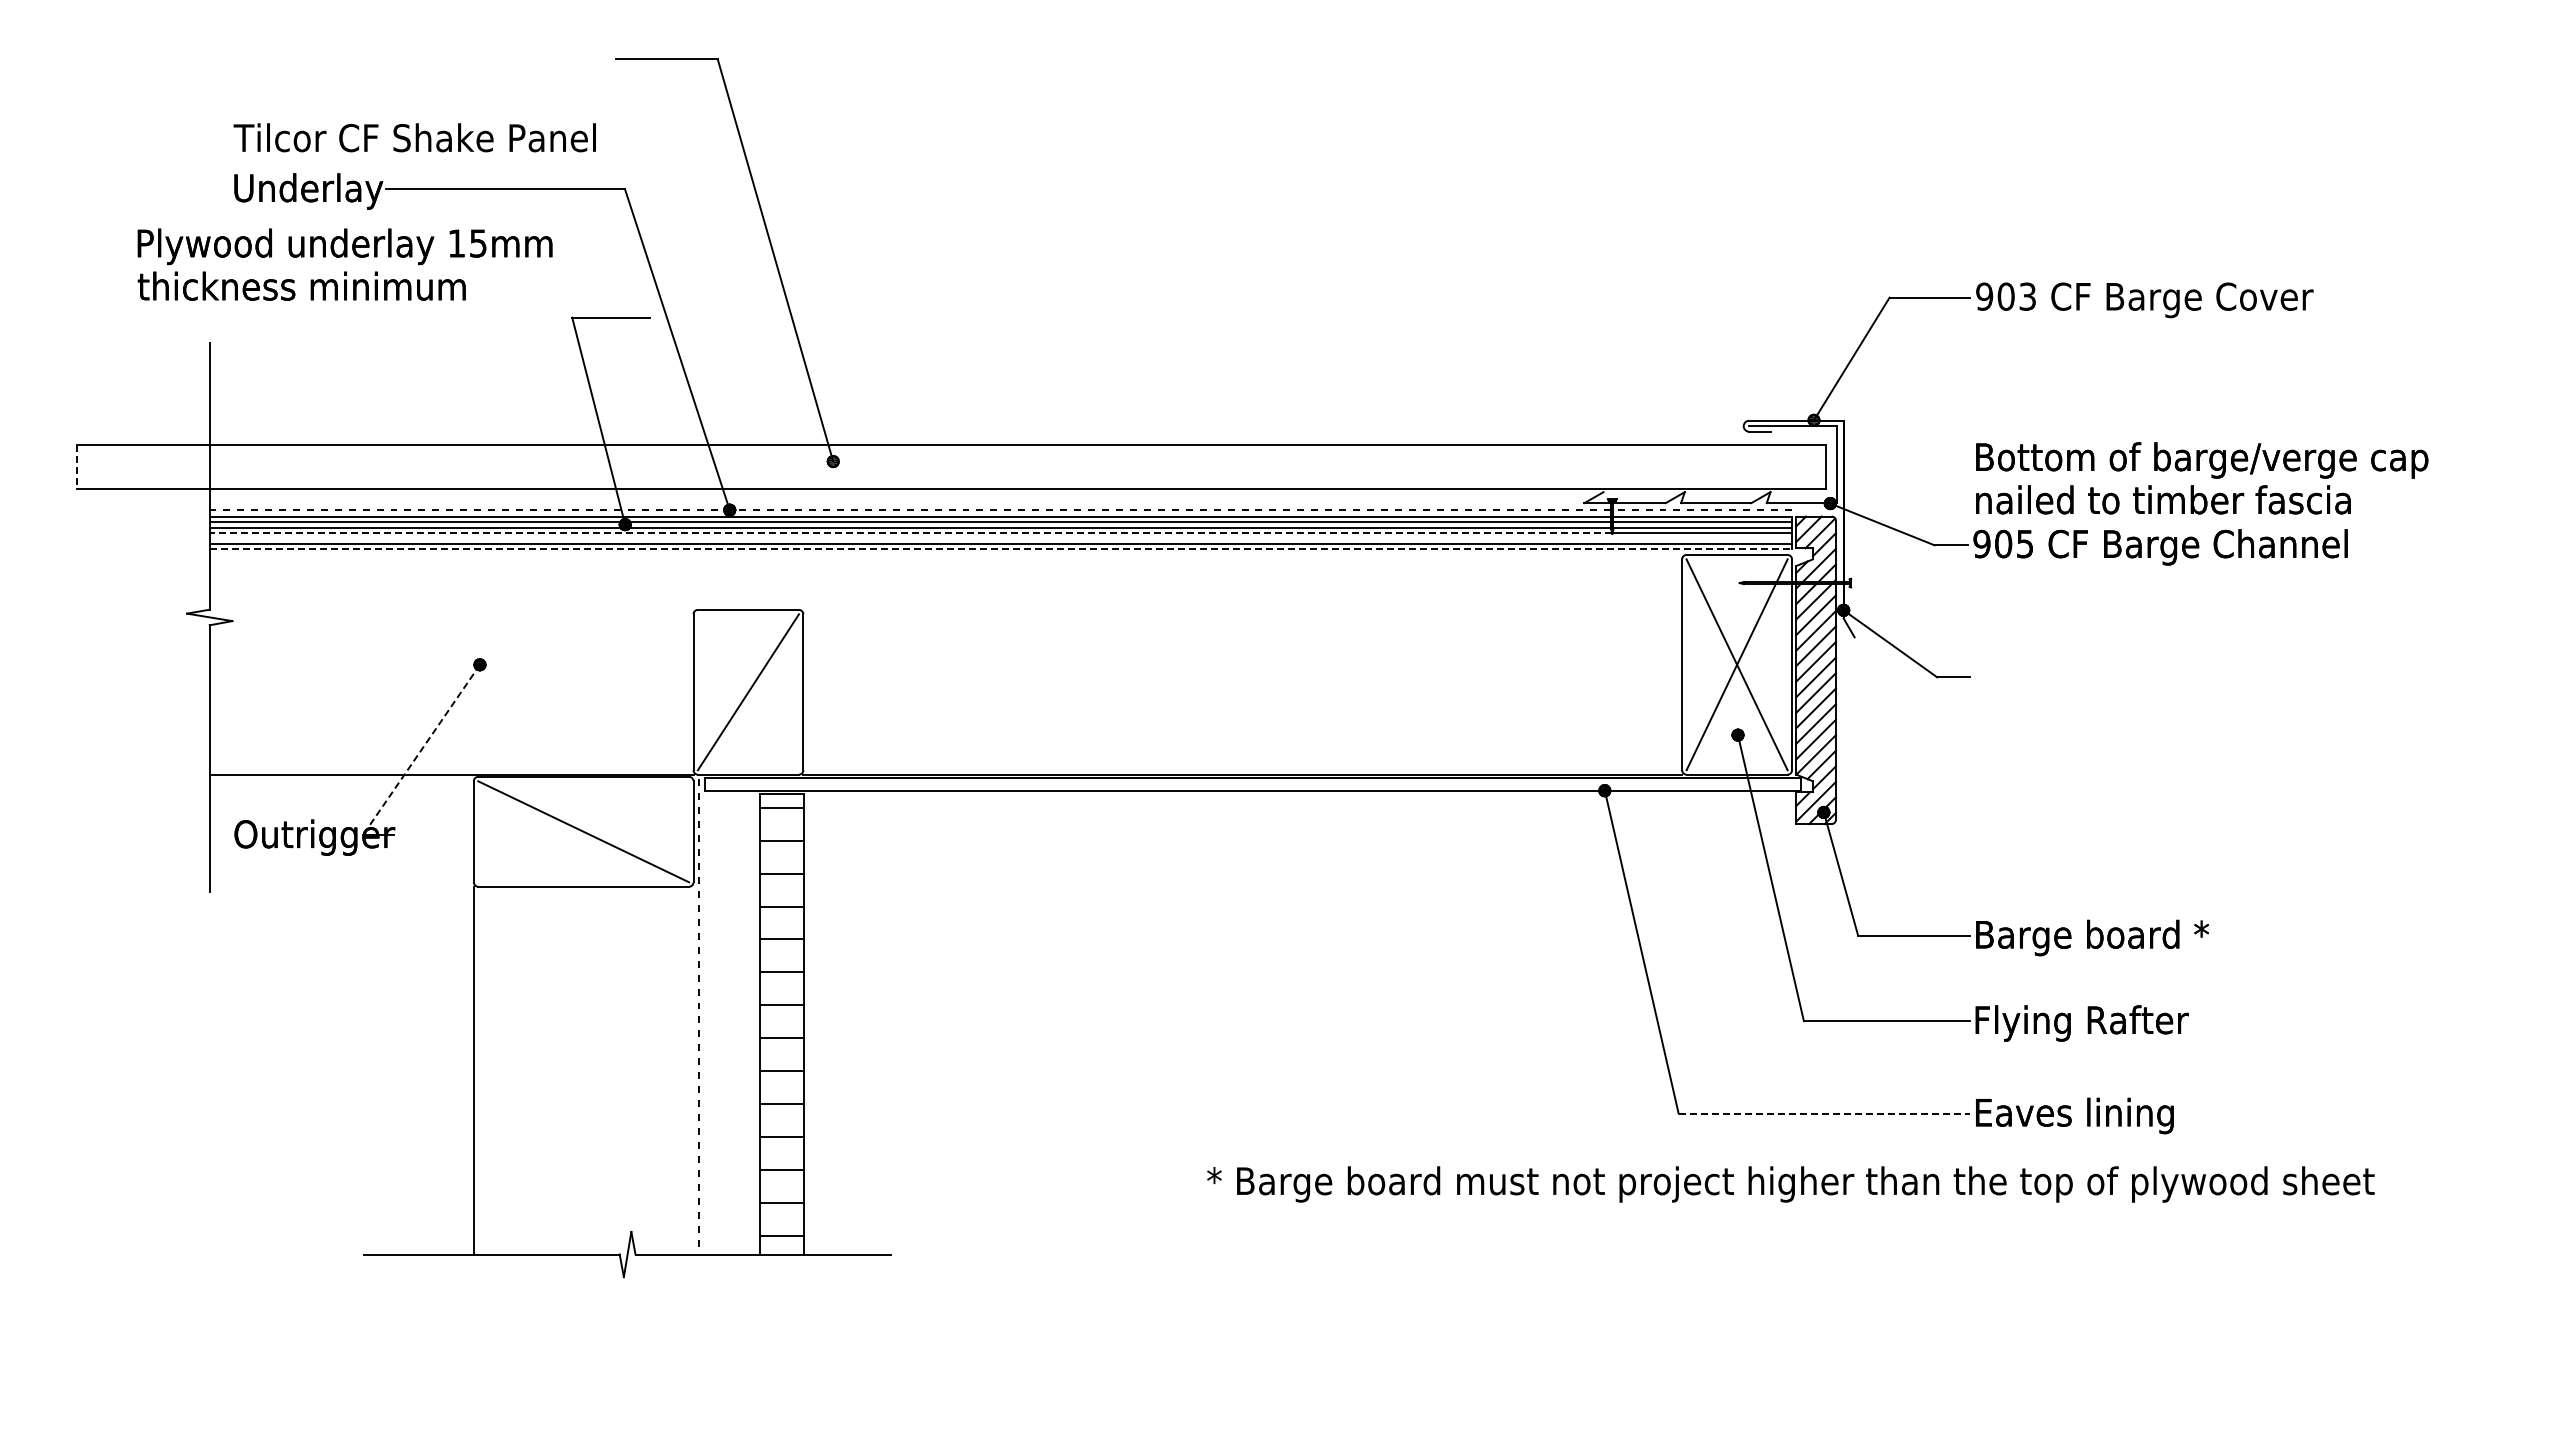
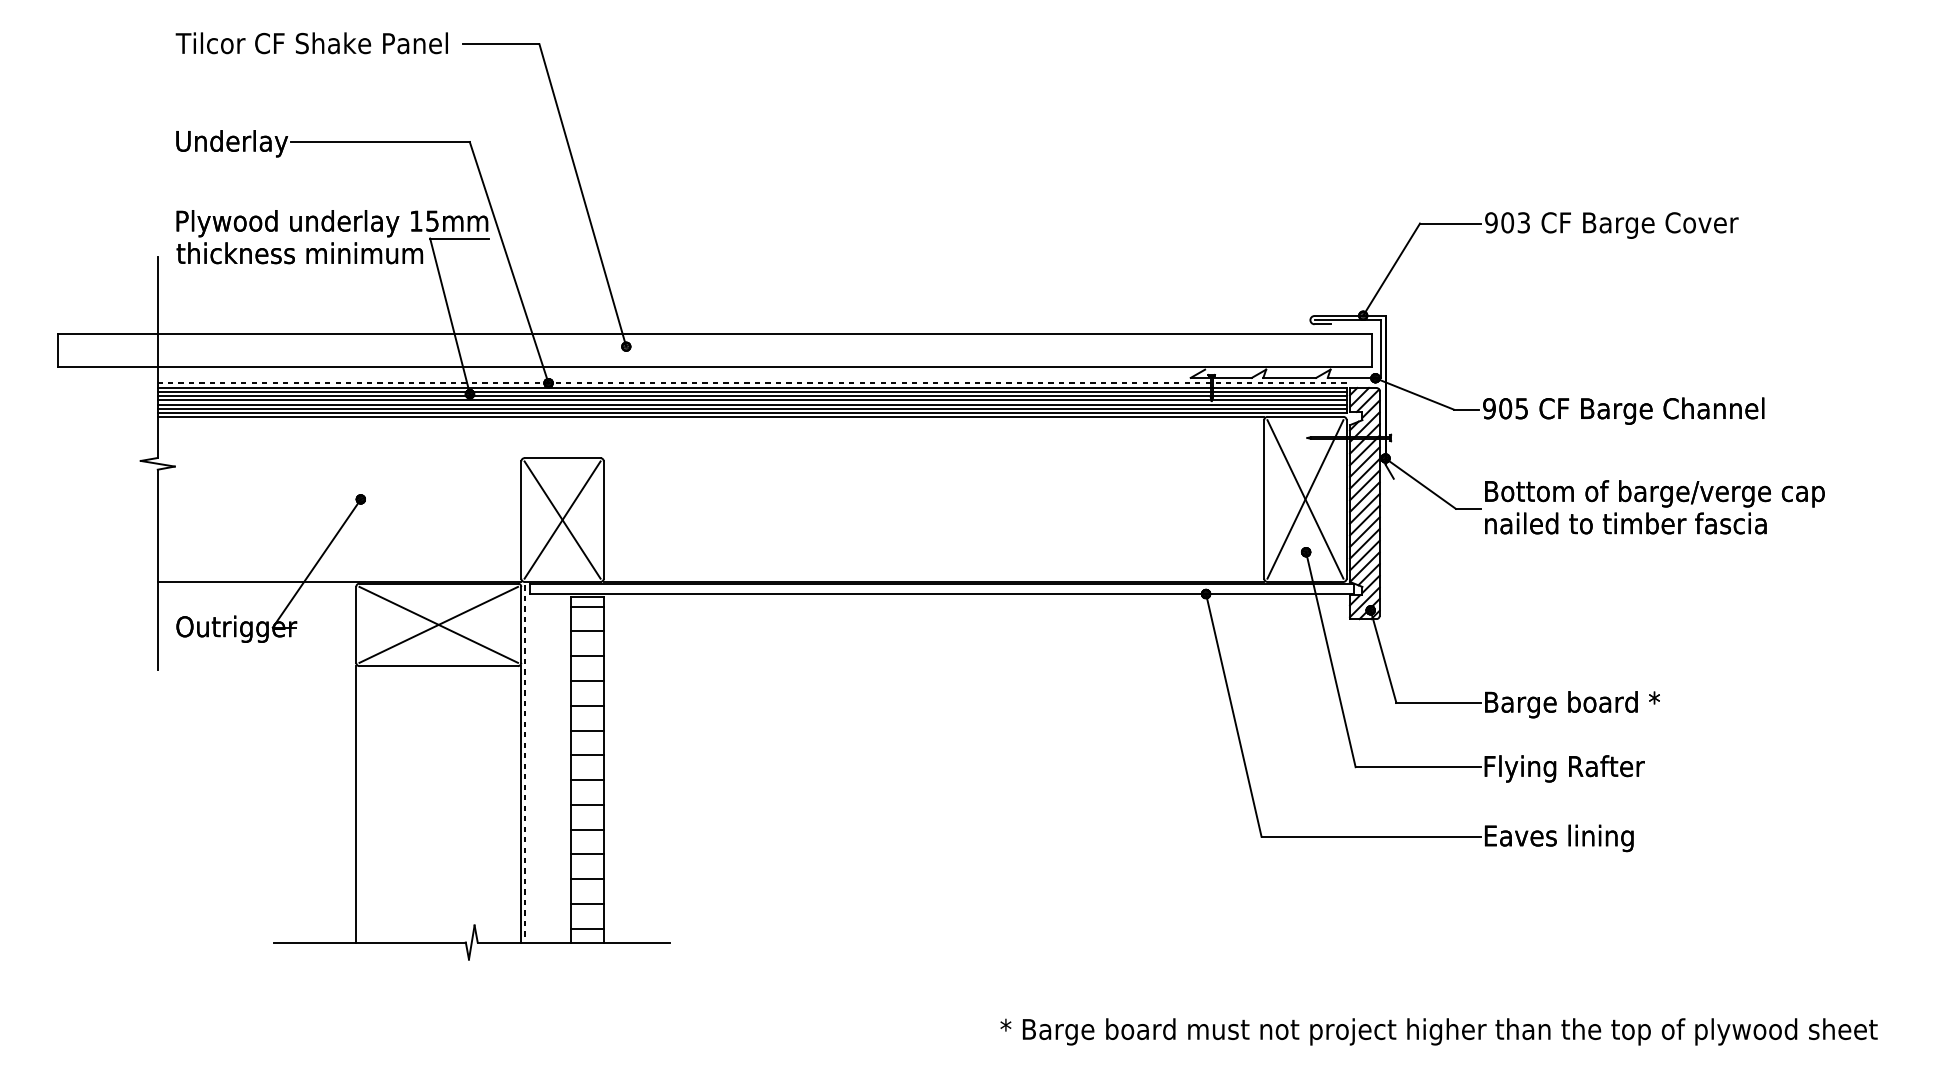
text: (414, 137) -> (311, 43), moved
text: (344, 264) -> (331, 236), moved
line: (77, 466) -> (58, 350), dashed -> solid
text: (2202, 478) -> (1655, 507), moved
line: (910, 533) -> (684, 400), dashed -> solid
line: (1000, 538) -> (751, 404), added
line: (1001, 549) -> (752, 412), dashed -> solid
line: (945, 554) -> (710, 416), added
line: (747, 692) -> (561, 520), added
line: (421, 750) -> (316, 563), dashed -> solid
line: (583, 831) -> (438, 624), added
line: (693, 1070) -> (521, 804), added
line: (1824, 1113) -> (1371, 836), dashed -> solid
text: (1790, 1184) -> (1438, 1031), moved

